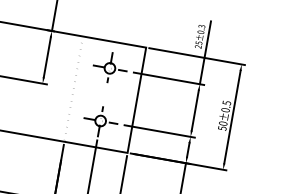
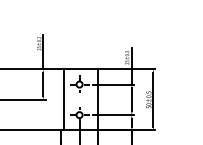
line: (77, 89) -> (63, 99), added

